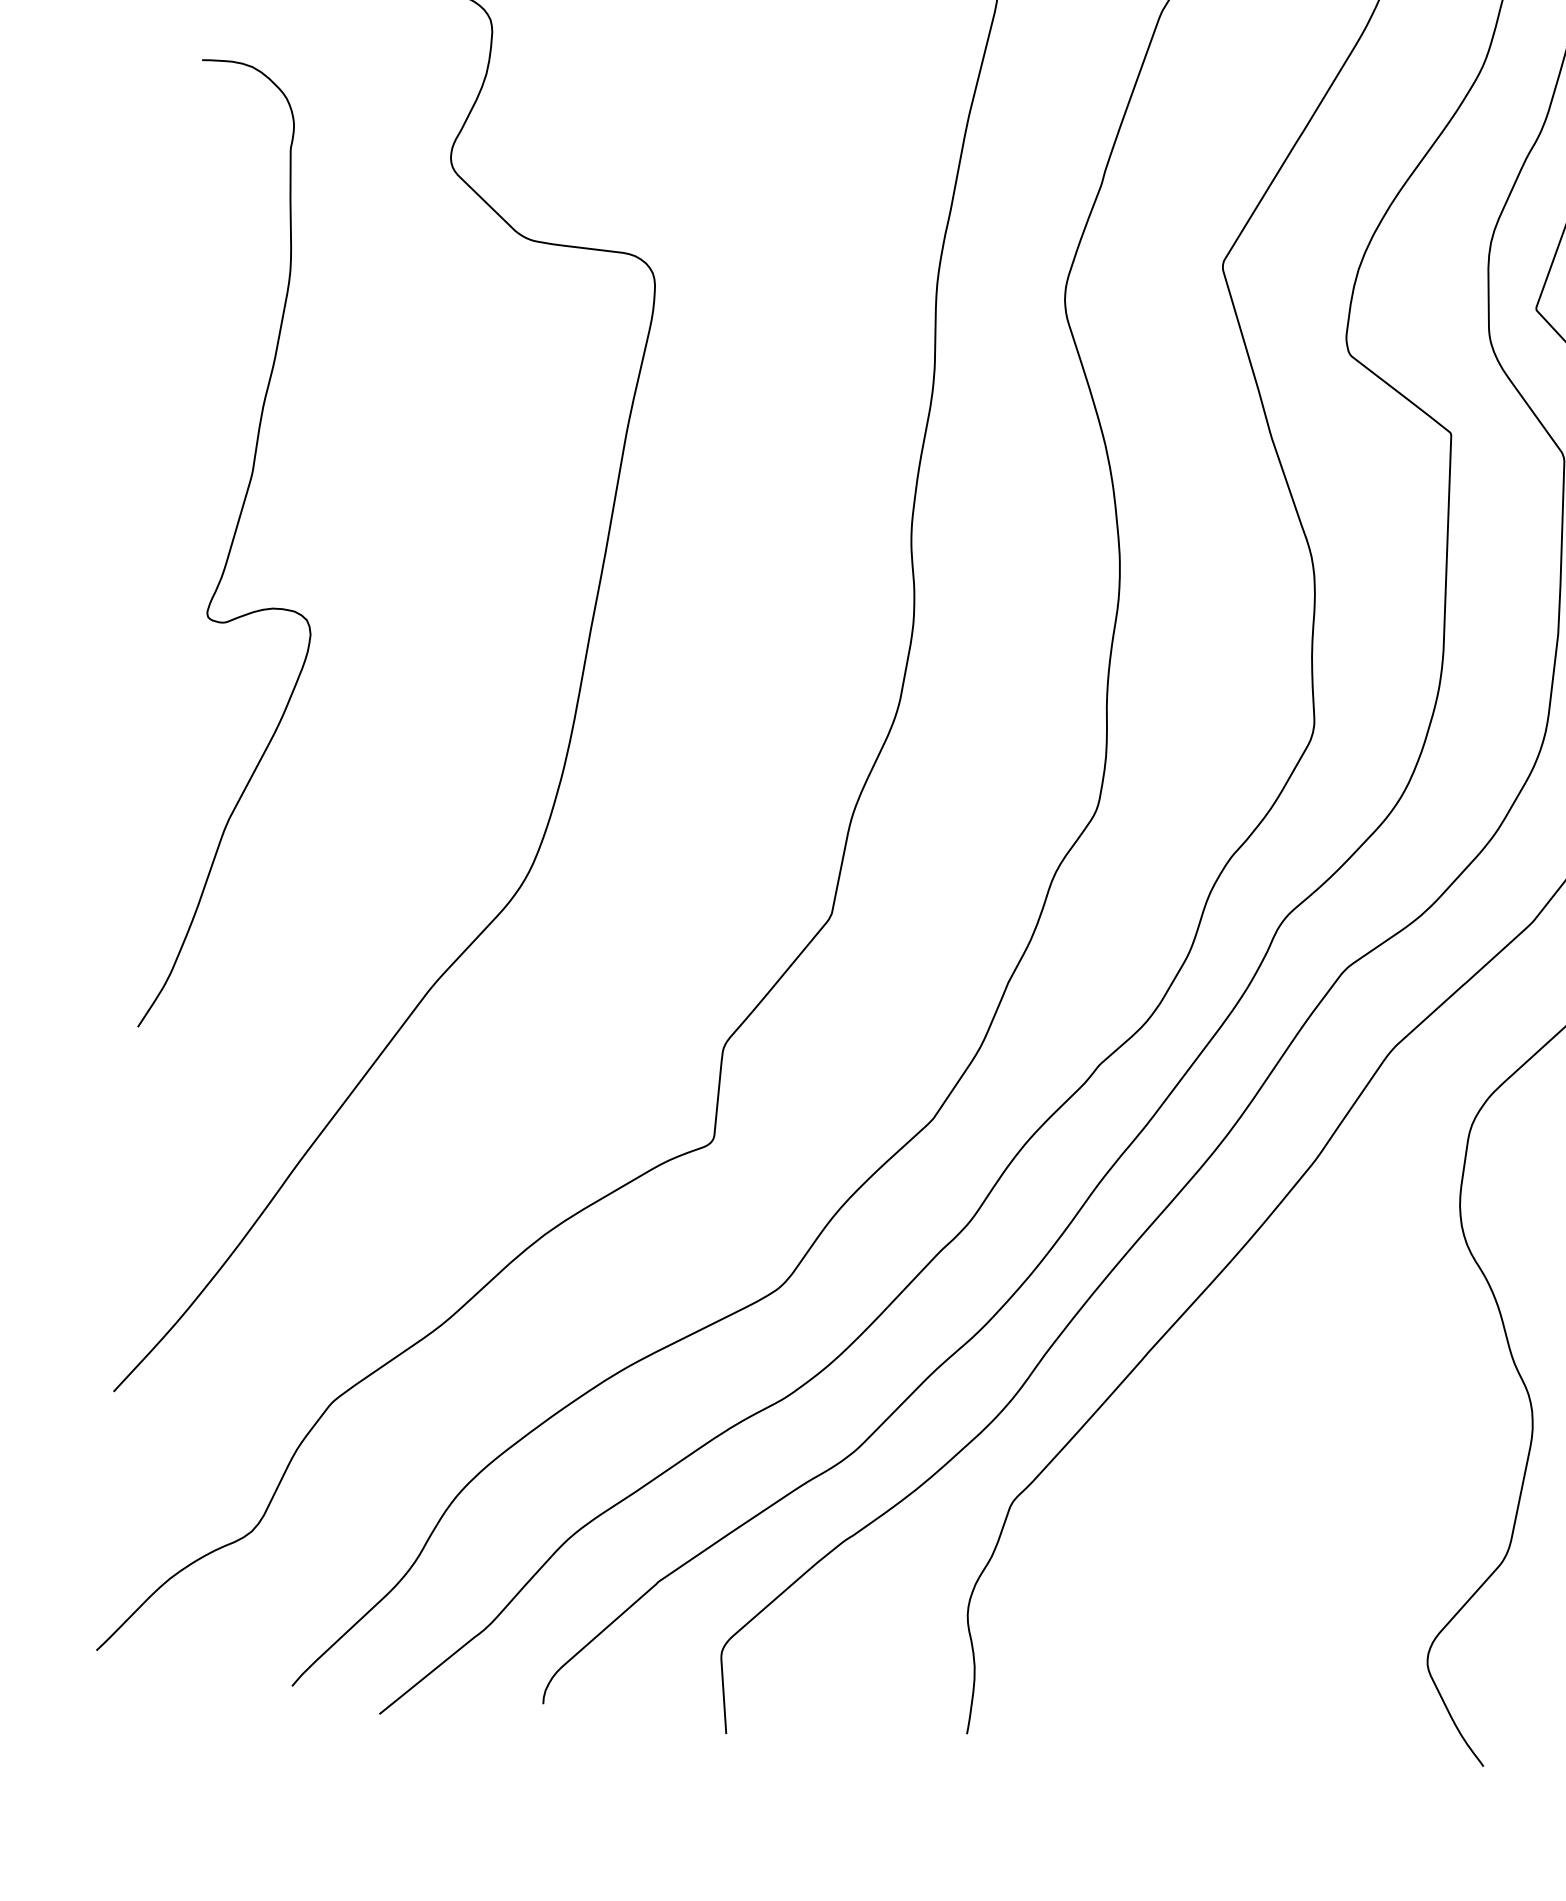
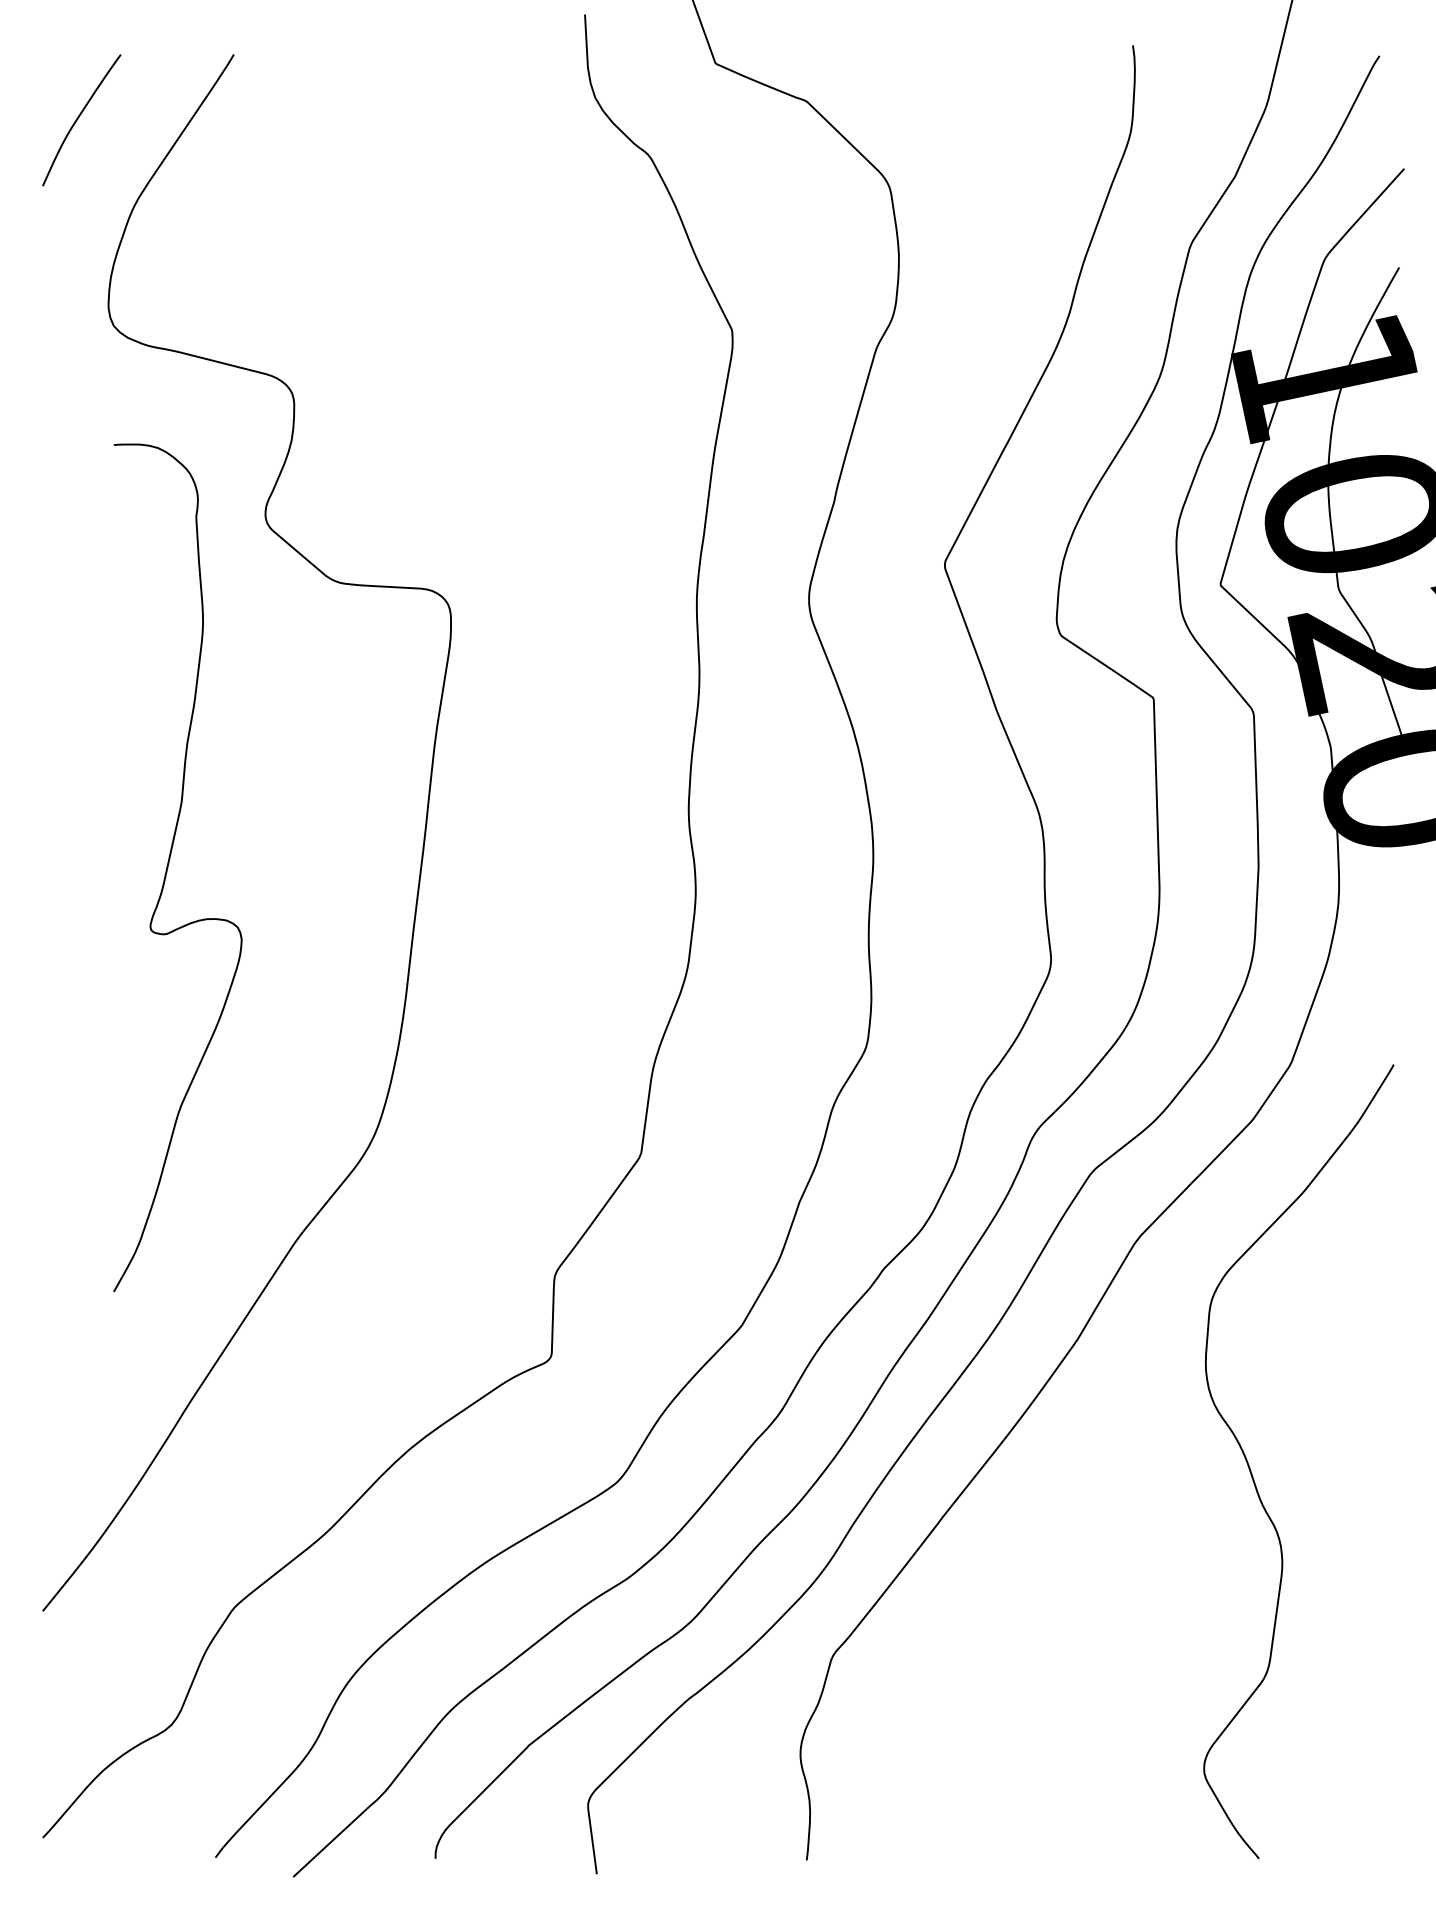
curve: (233, 542) -> (169, 863), moved

